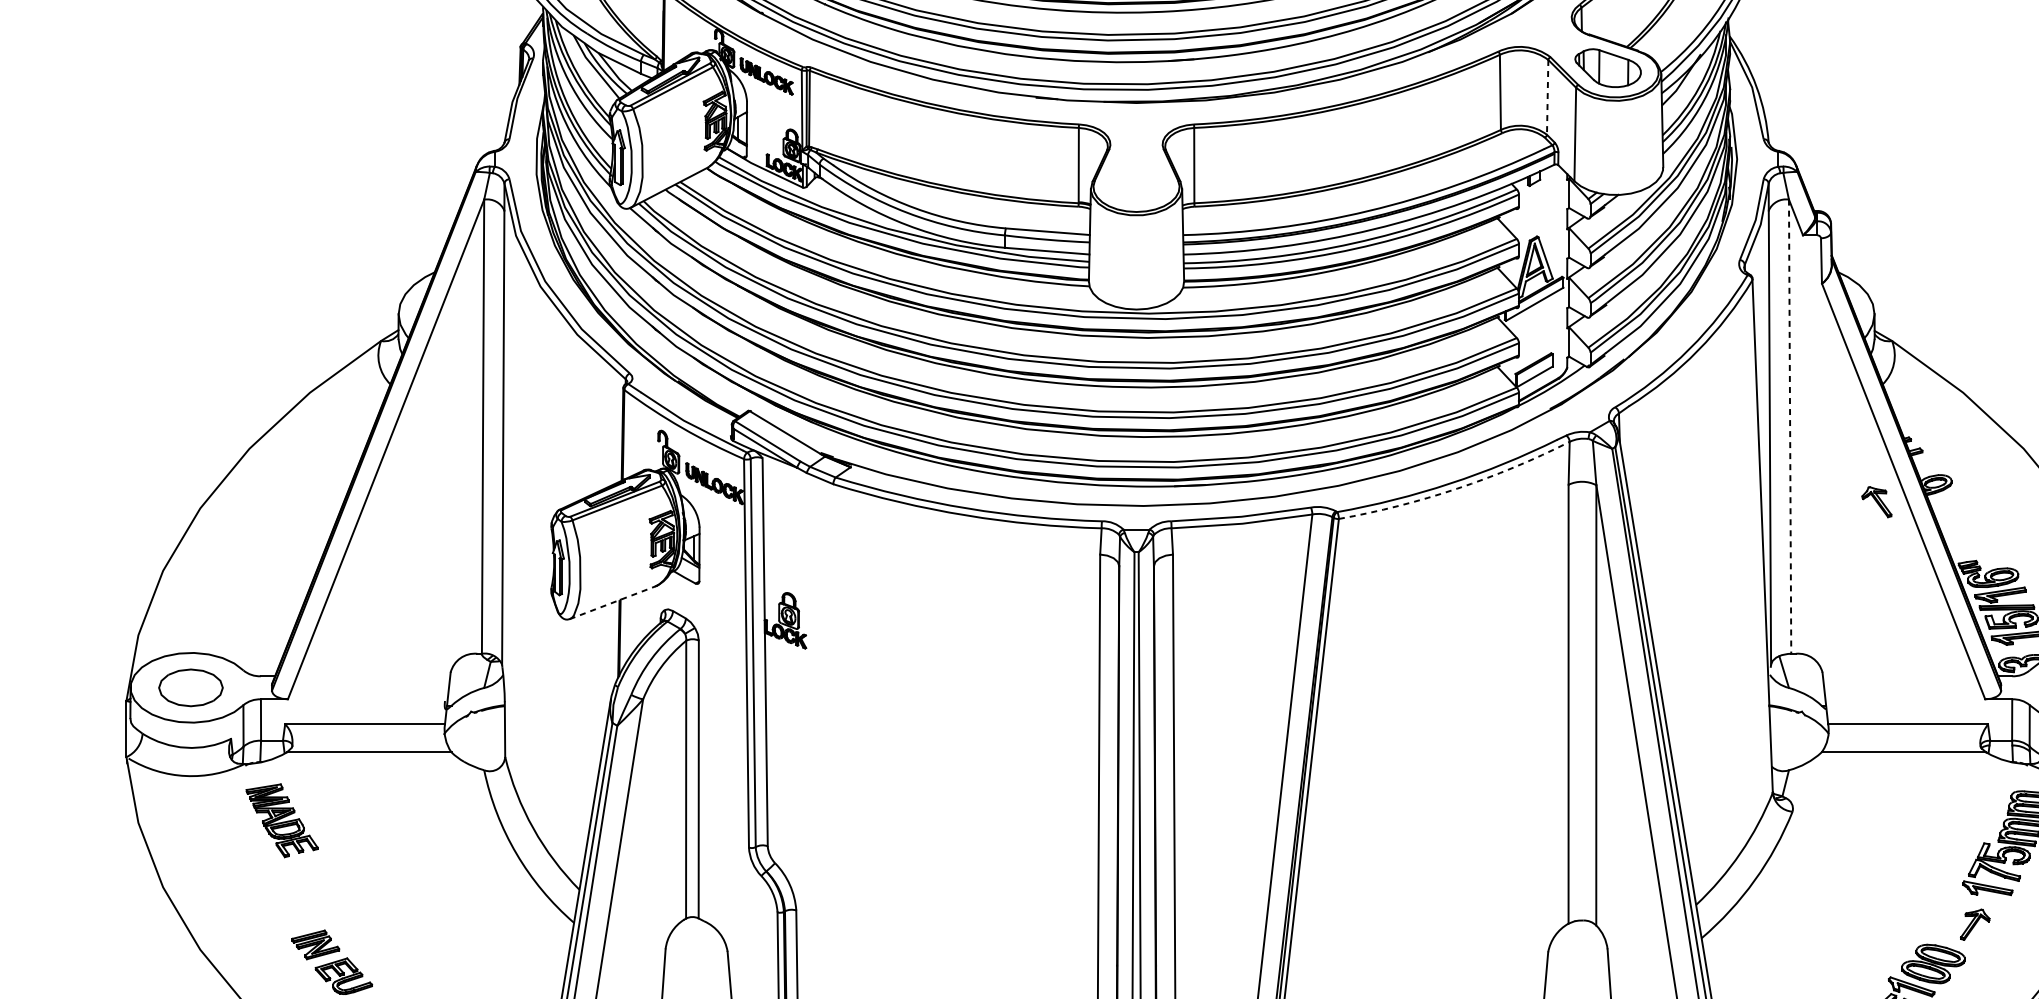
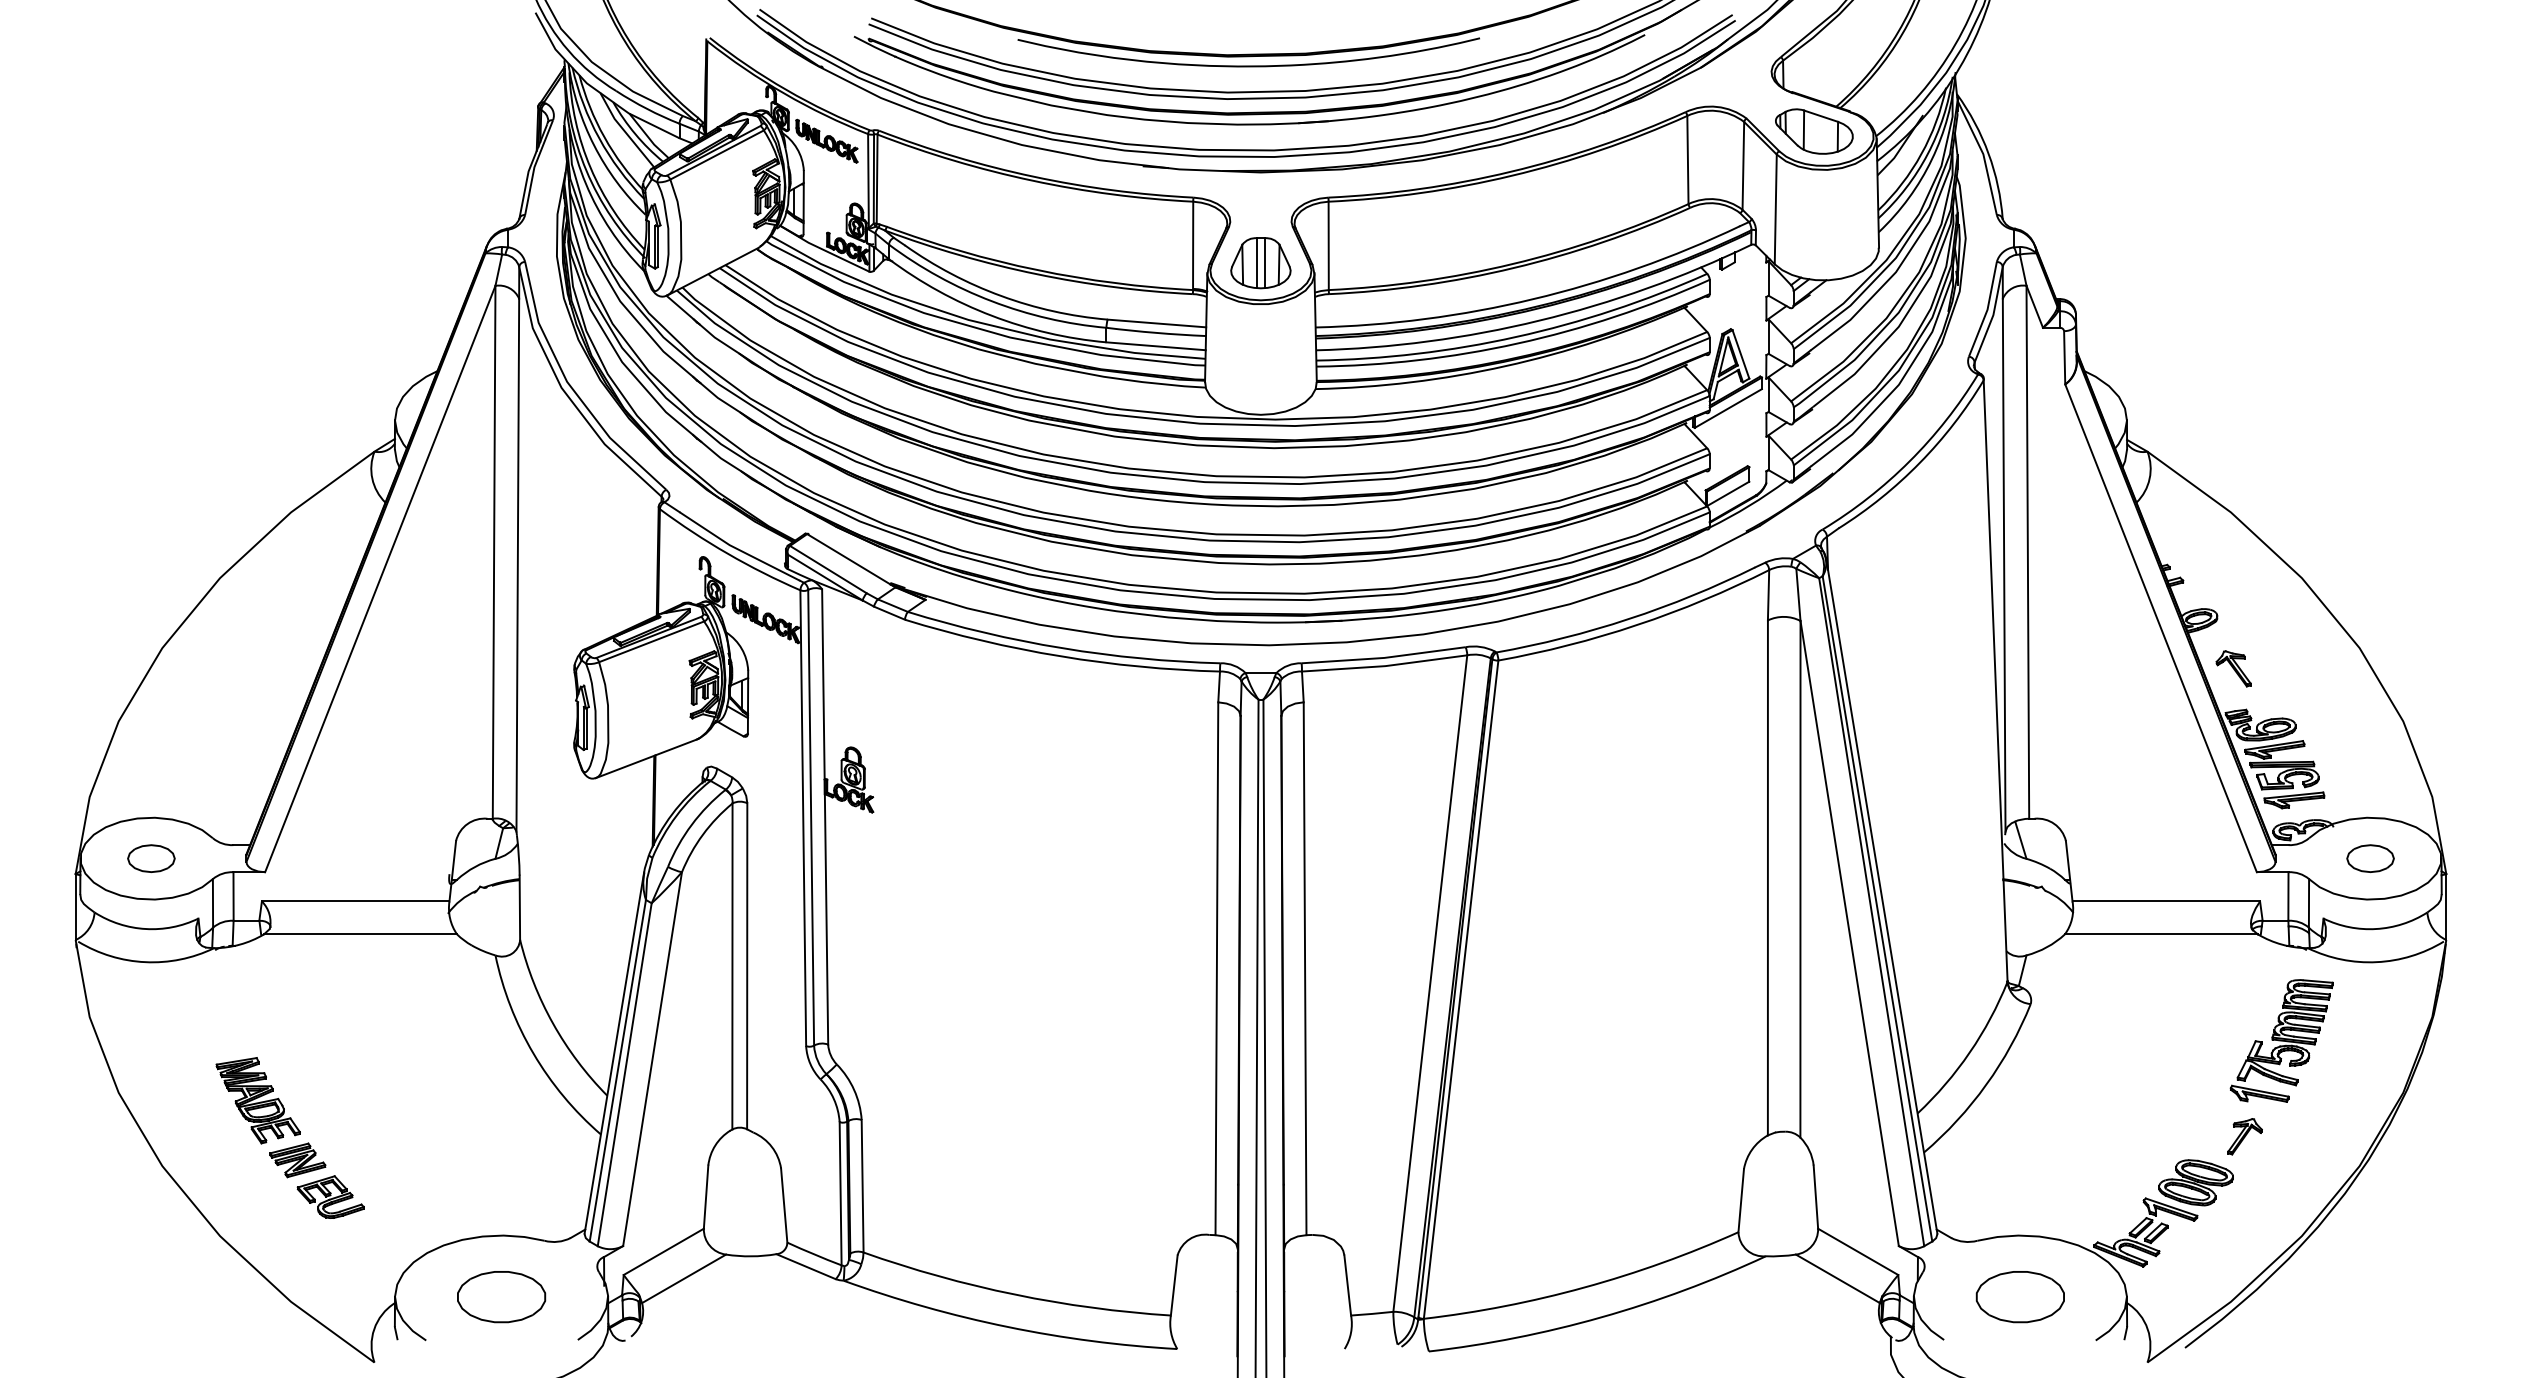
line: (1547, 97) -> (1743, 165), dashed -> solid
part: (1136, 180) -> (1260, 263), added
line: (1789, 426) -> (2027, 552), dashed -> solid
arc: (1457, 489) -> (1637, 625), dashed -> solid
part: (1876, 501) -> (2233, 668), moved
line: (612, 602) -> (646, 758), dashed -> solid
part: (191, 687) -> (151, 858), size x0.62
part: (281, 820) -> (257, 1100), moved

